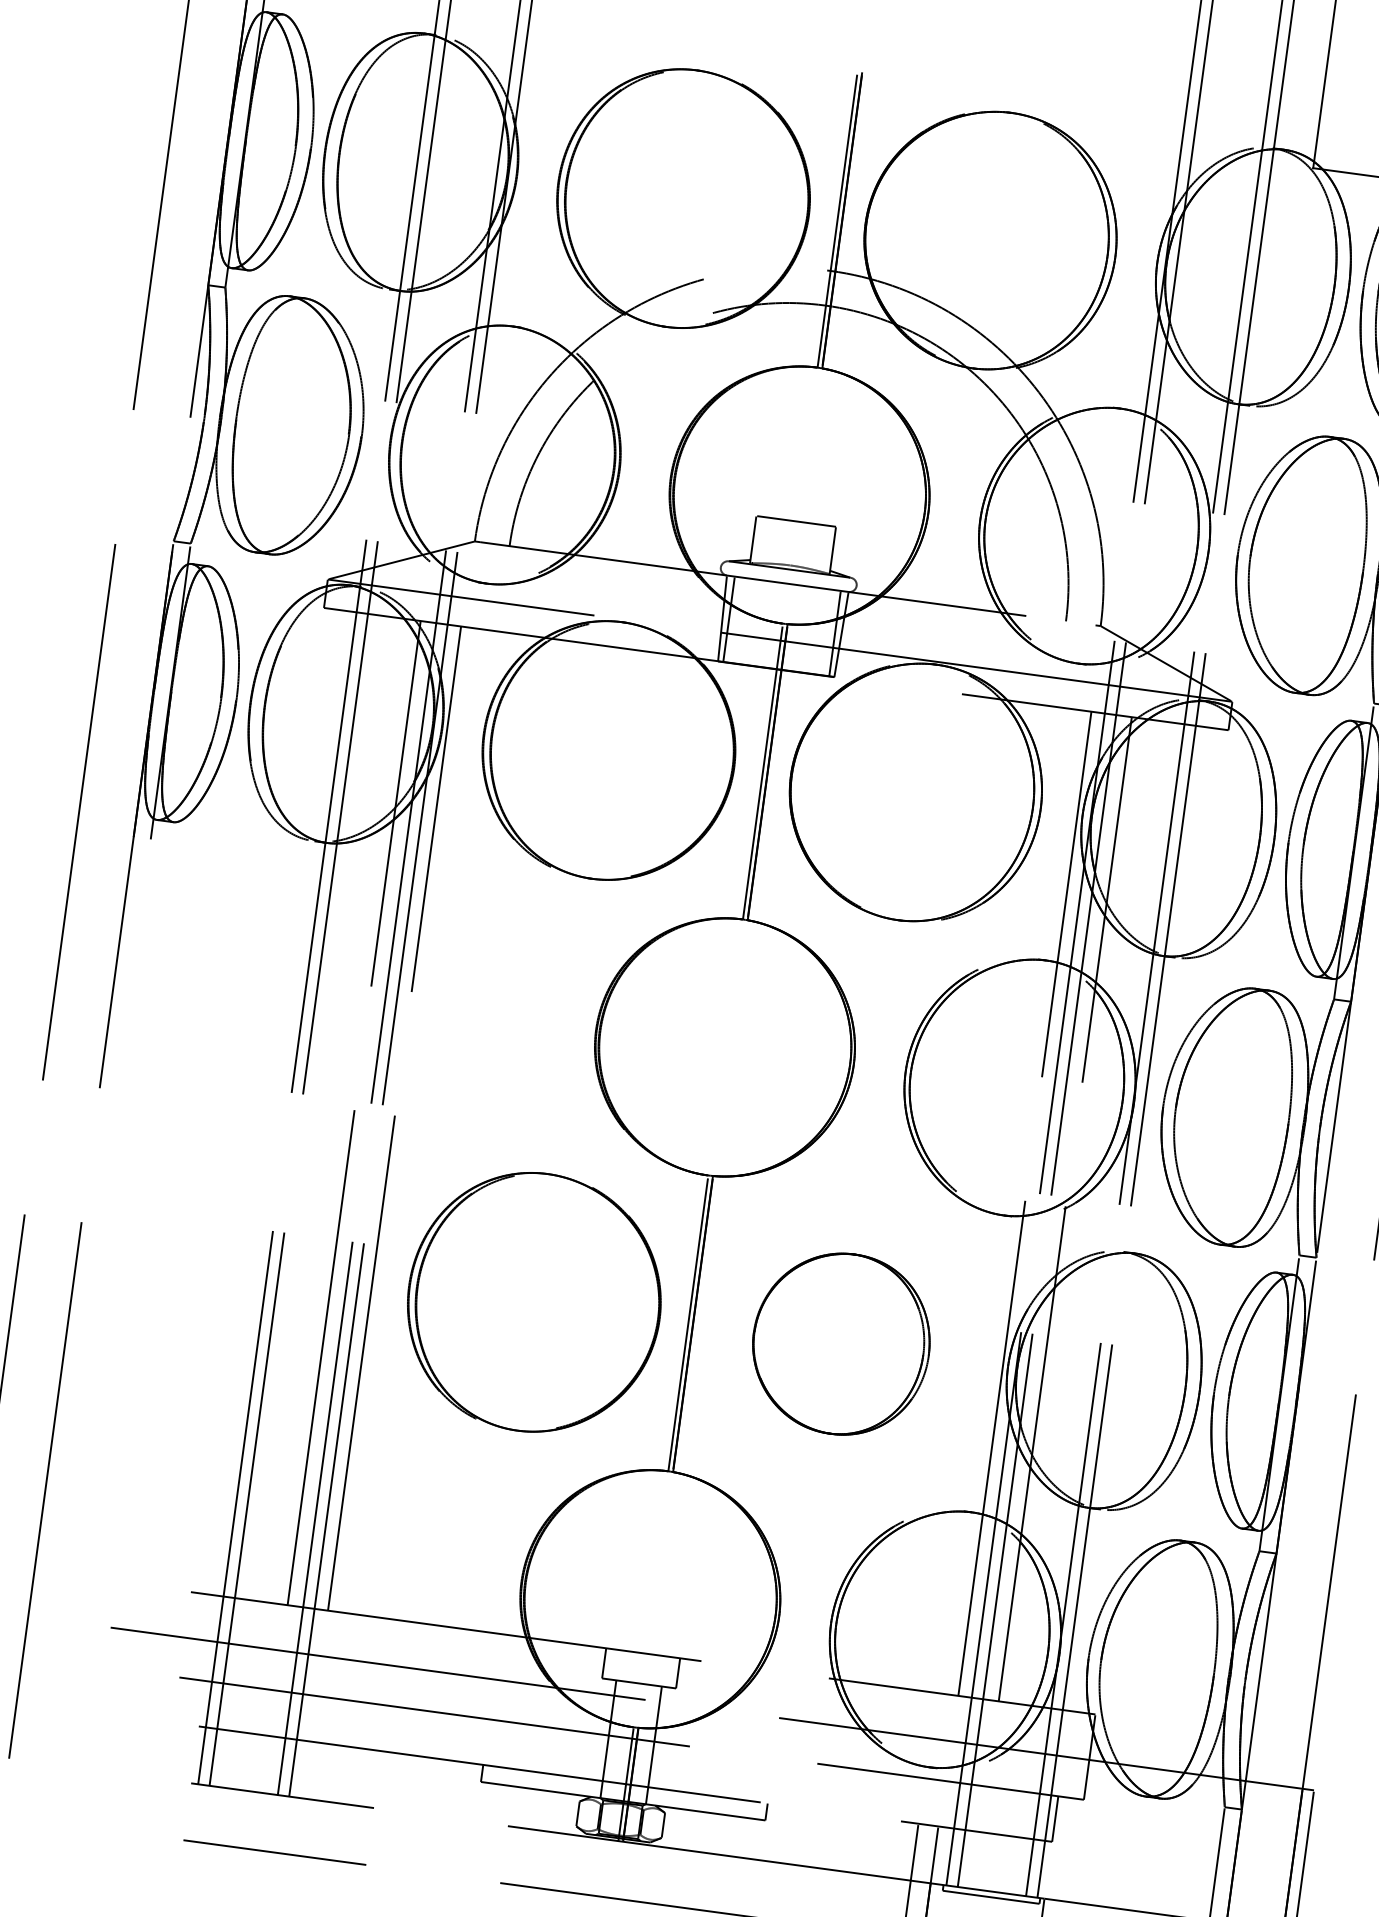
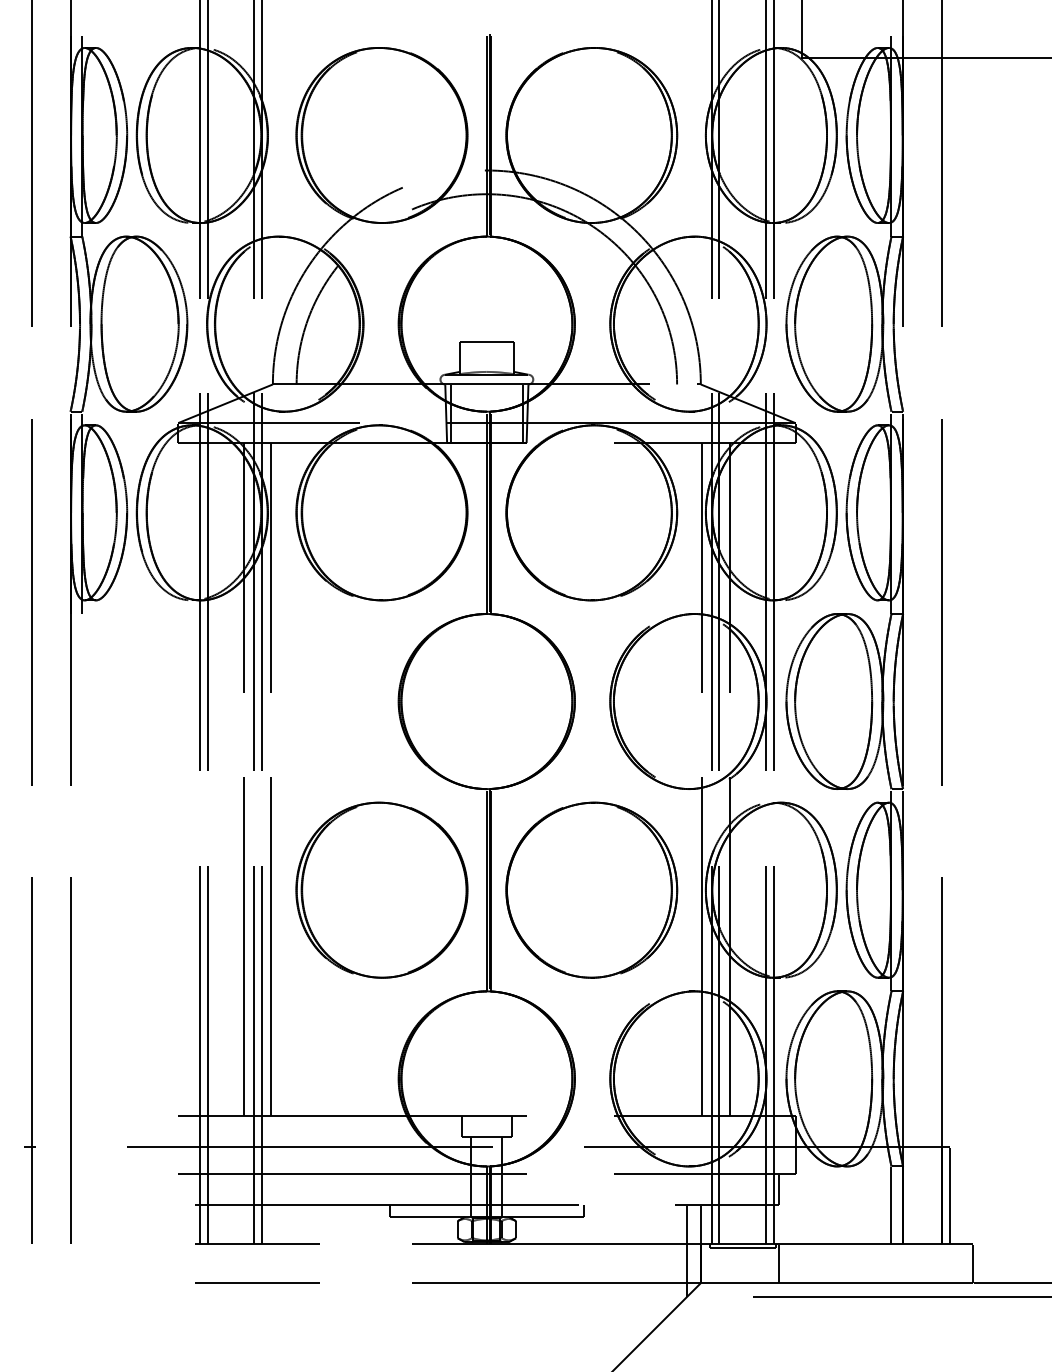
part: (840, 1342) -> (591, 889), size x1.43

